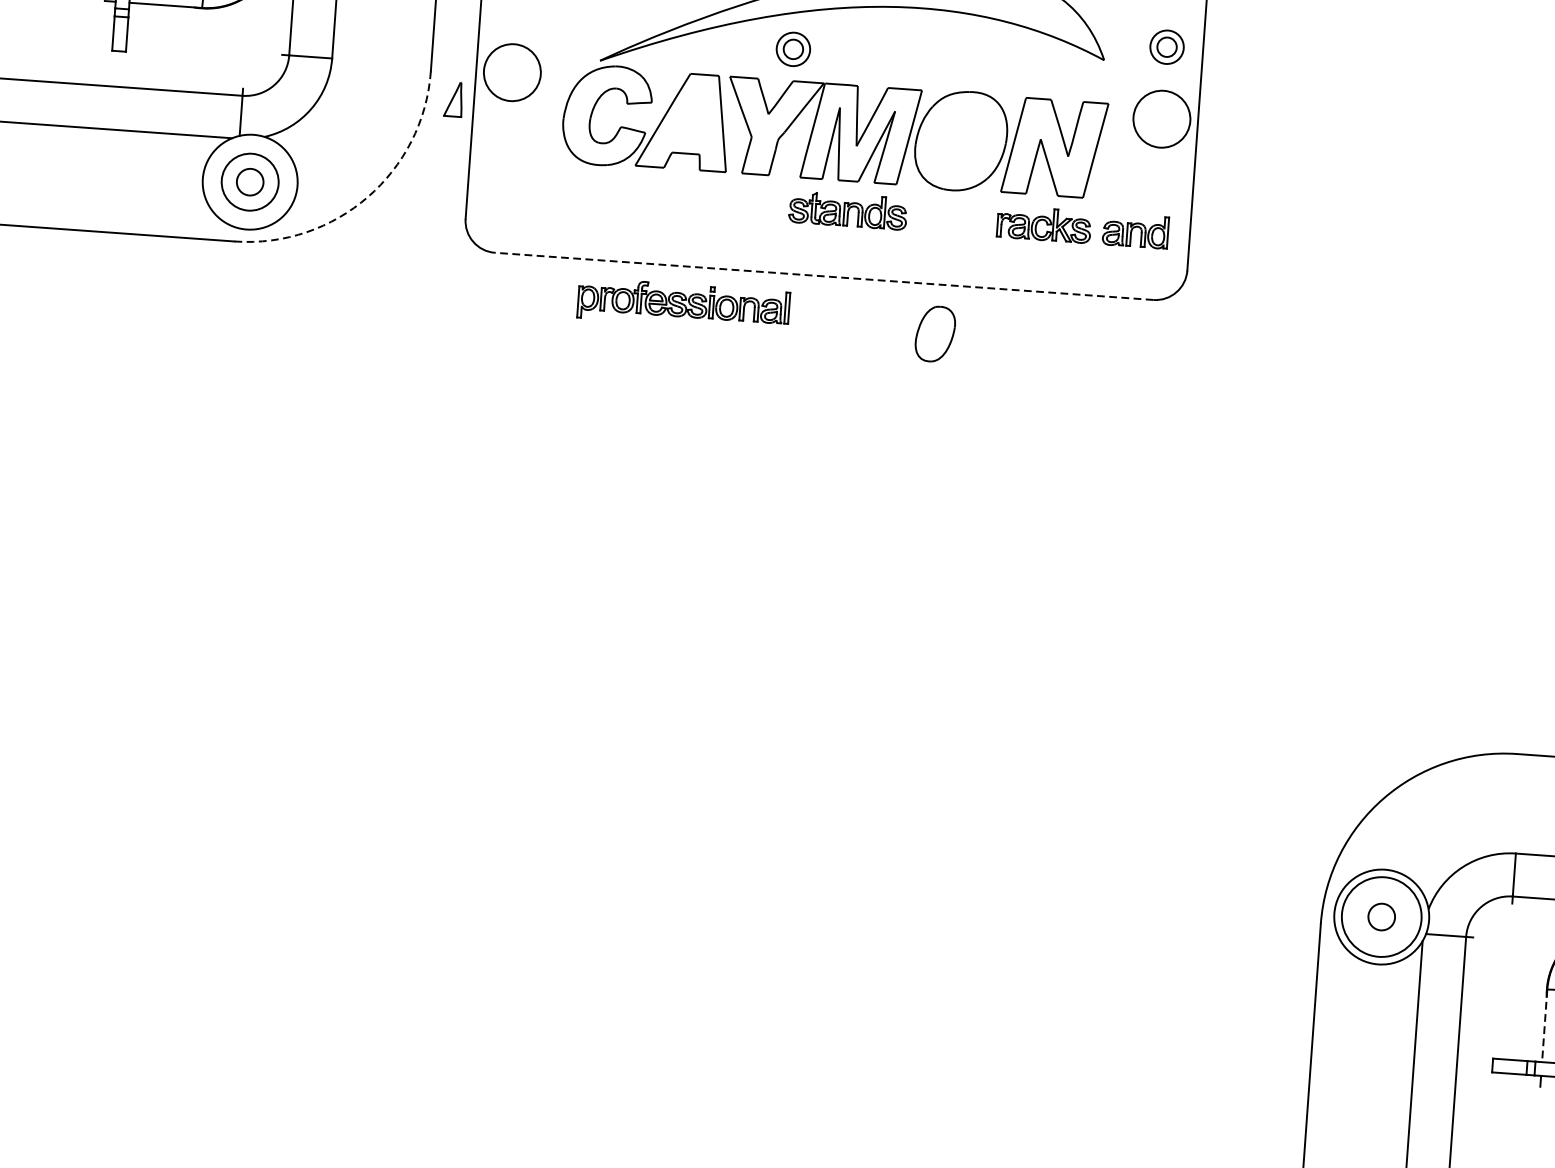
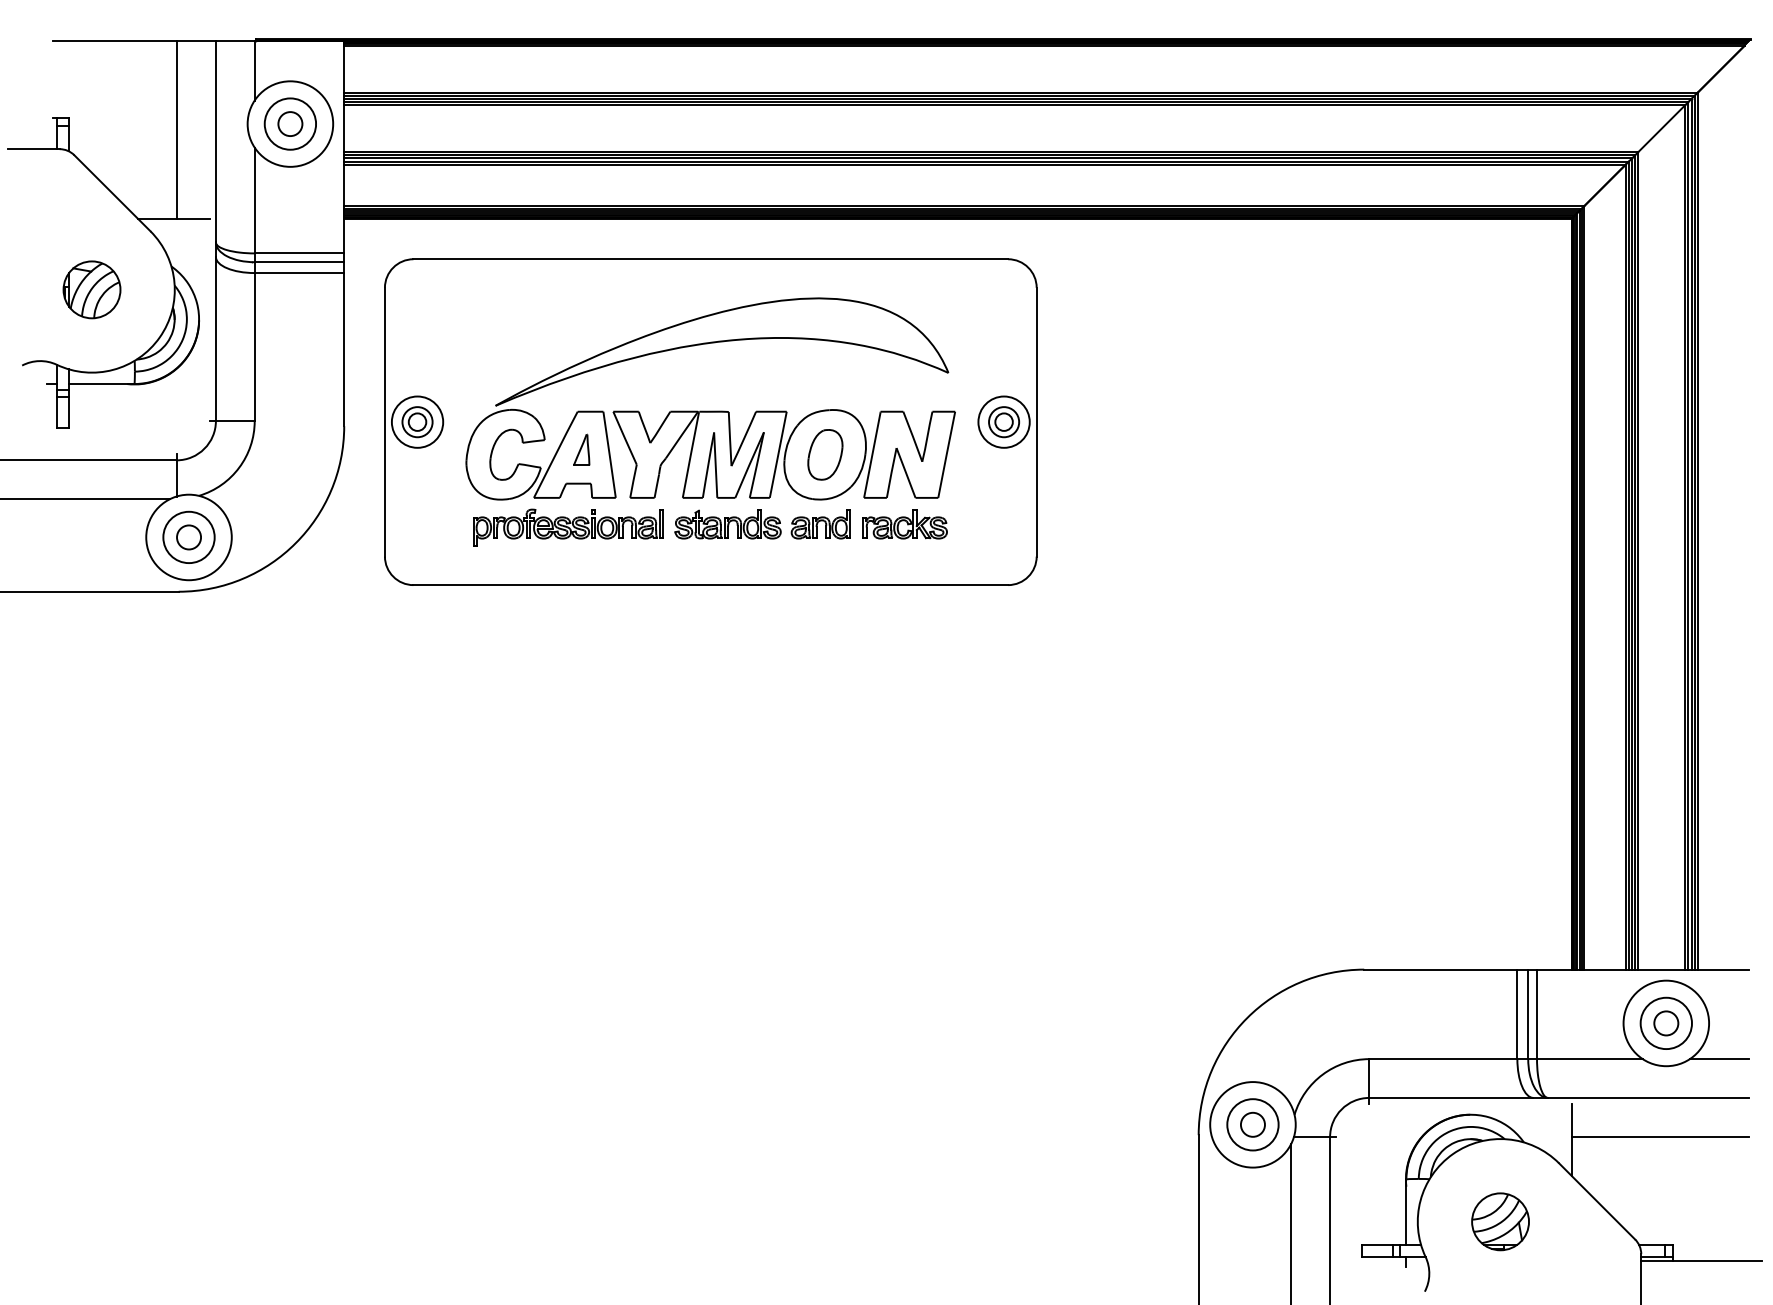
part: (1166, 47) -> (1003, 422), moved
part: (793, 49) -> (417, 422), moved
part: (453, 98) -> (581, 449), moved
arc: (367, 197) -> (295, 543), dashed -> solid
part: (1135, 231) -> (820, 524), moved
line: (823, 276) -> (710, 585), dashed -> solid
part: (683, 304) -> (568, 527), moved
part: (935, 333) -> (825, 454), moved
circle: (1381, 916) -> (1252, 1124), size x0.71
line: (1544, 1026) -> (1406, 1212), dashed -> solid

